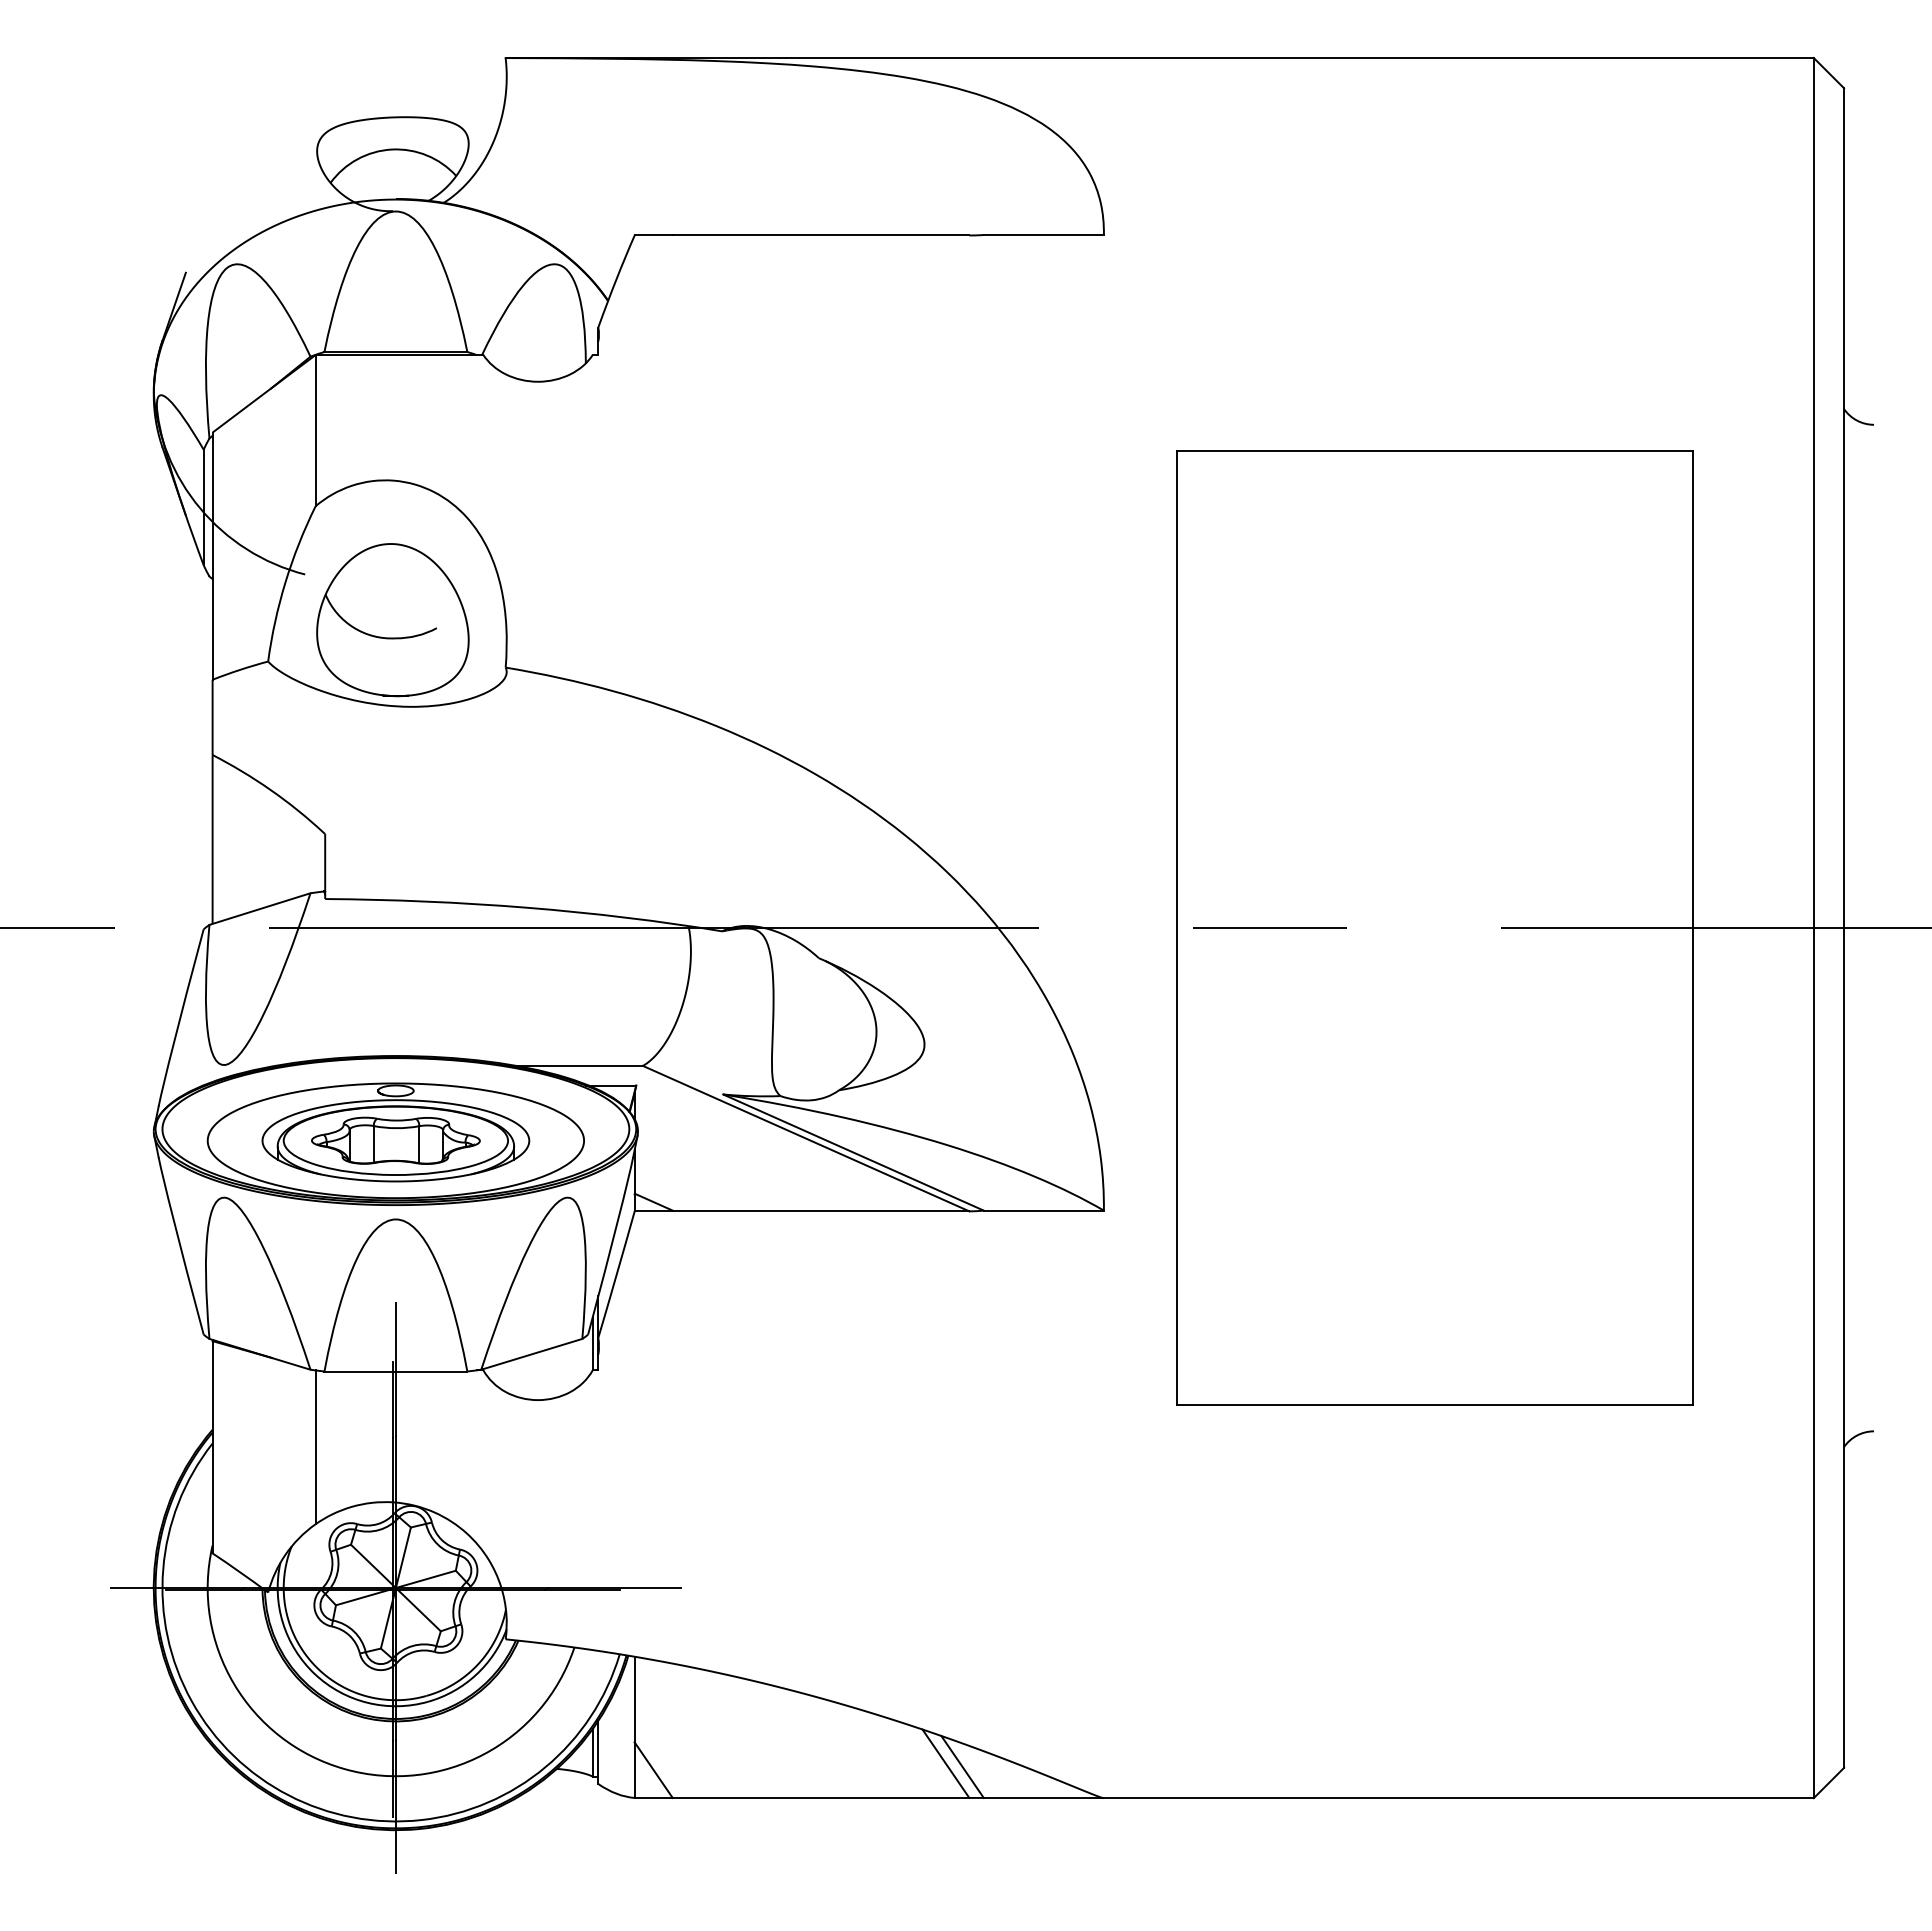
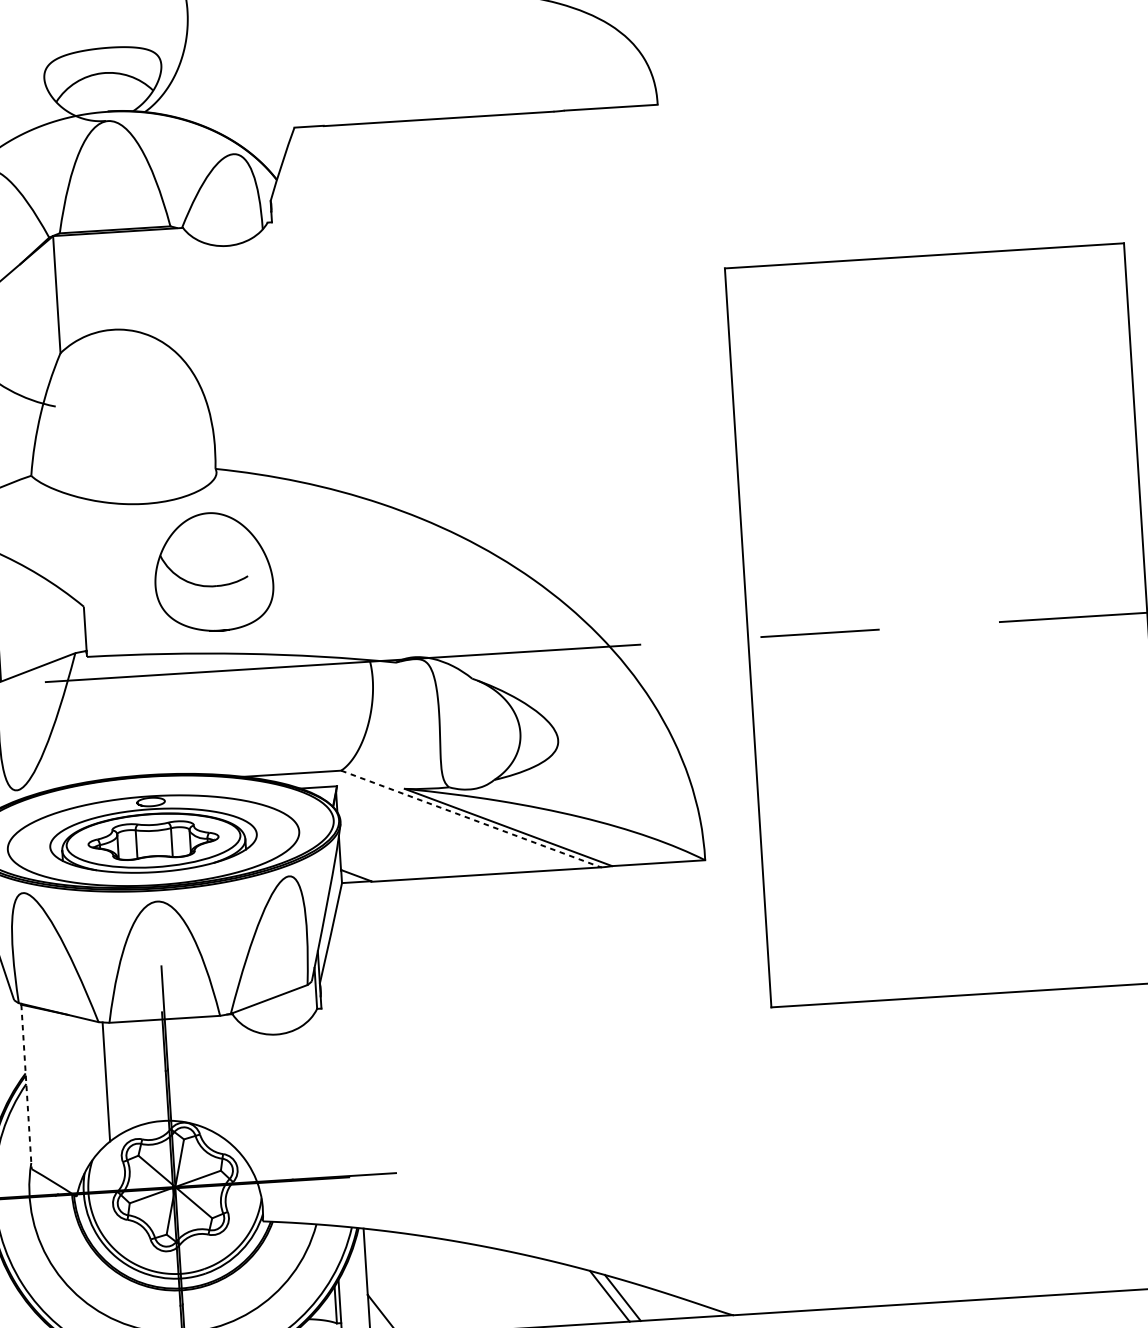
part: (392, 620) -> (213, 572), moved
line: (806, 1138) -> (471, 818), solid -> dashed
line: (212, 1447) -> (26, 1087), solid -> dashed

